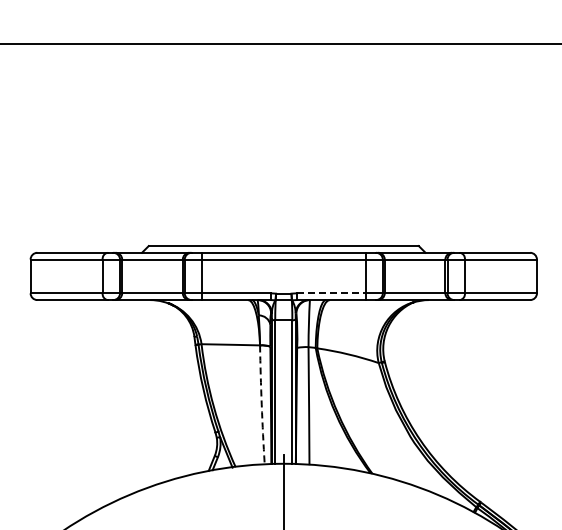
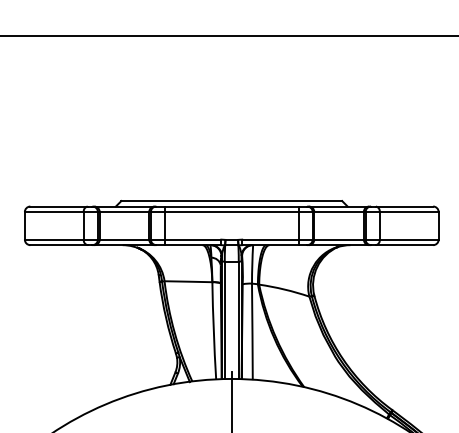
line: (331, 293) -> (270, 239), dashed -> solid
arc: (261, 404) -> (213, 330), dashed -> solid

